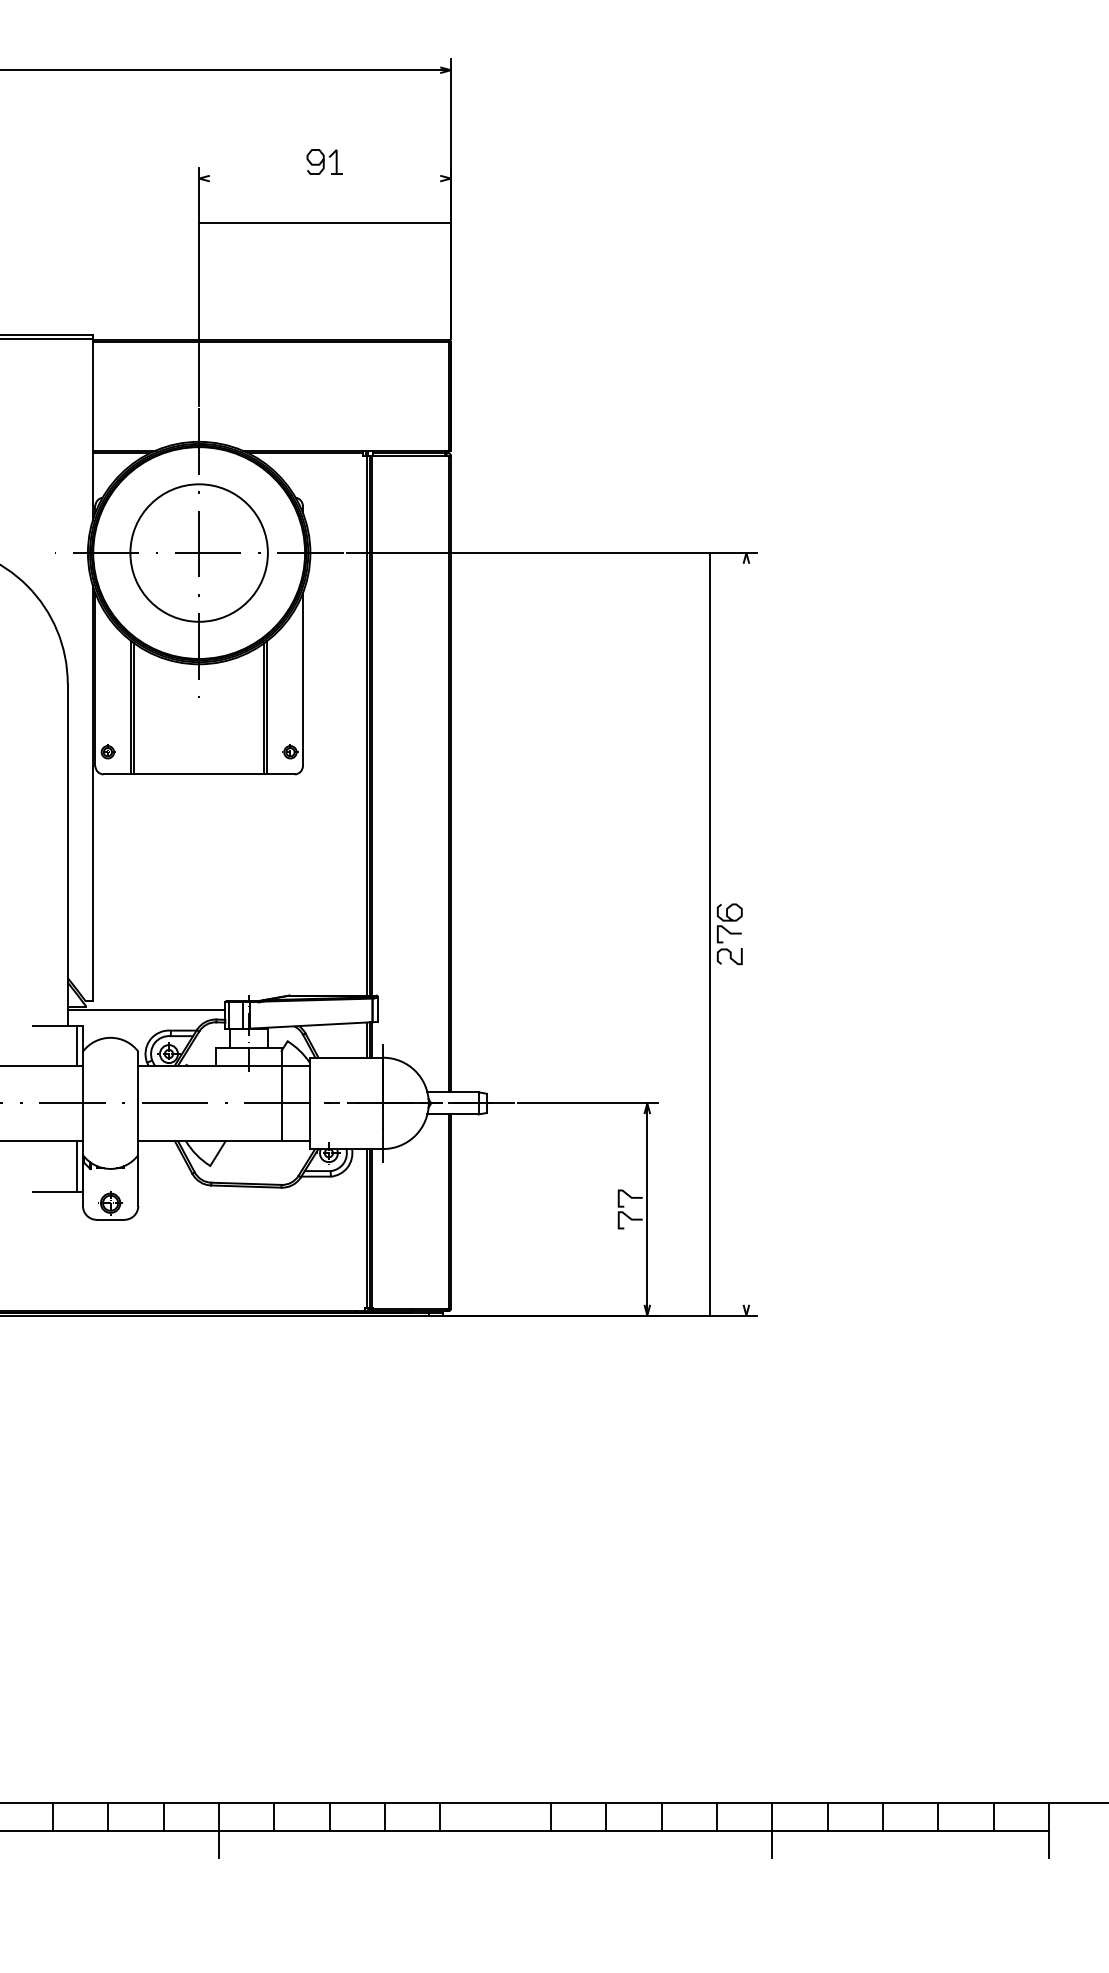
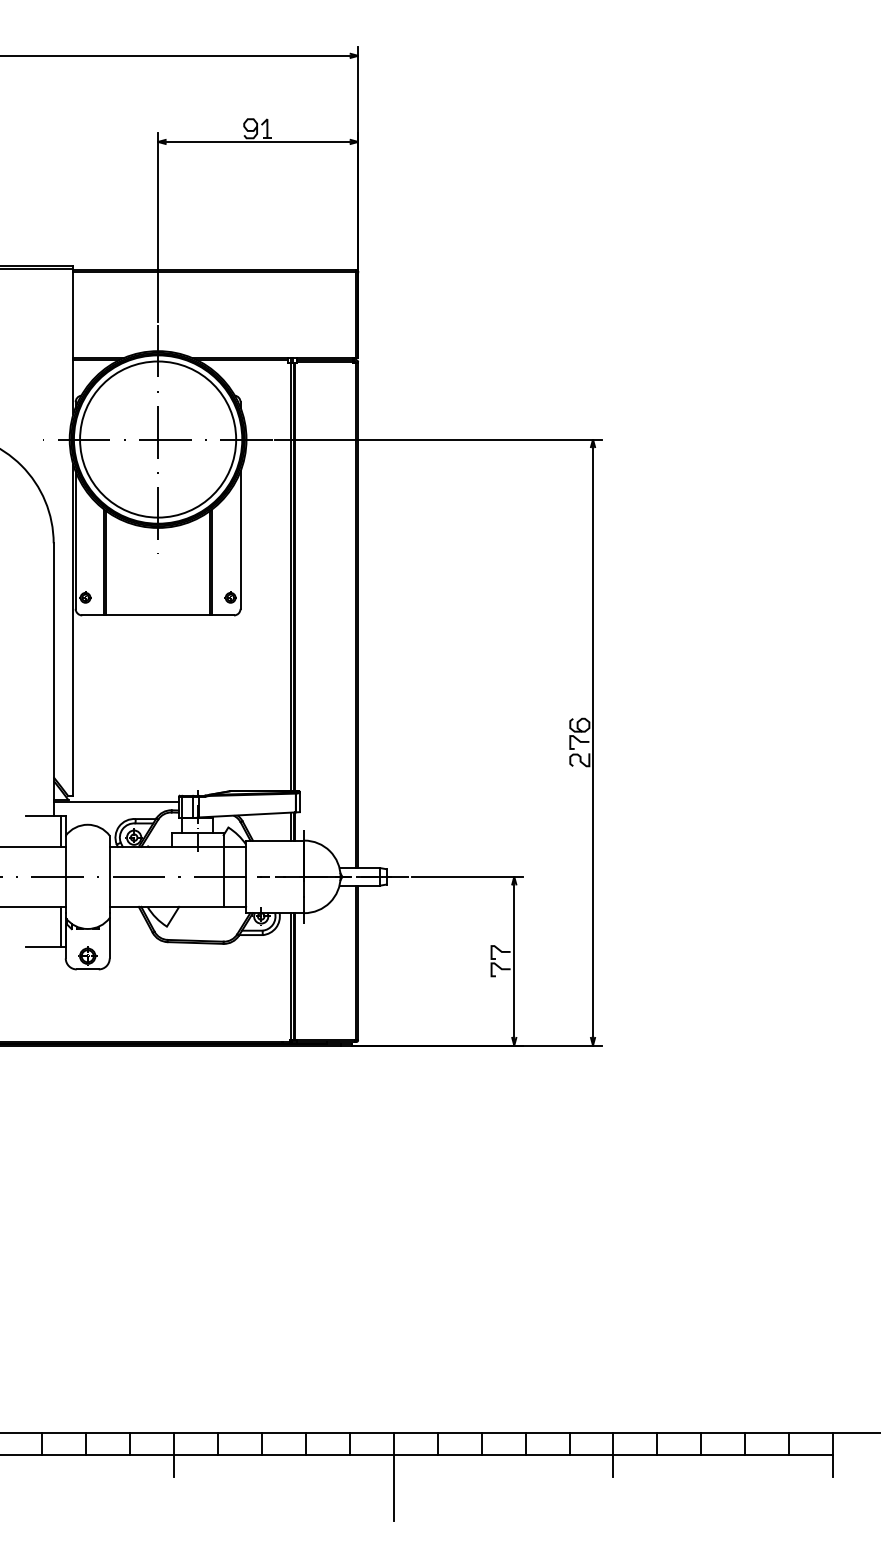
line: (324, 222) -> (257, 141), moved
circle: (198, 552) -> (157, 439), size x1.43
line: (710, 934) -> (593, 742), moved
line: (495, 1858) -> (393, 1476), added

